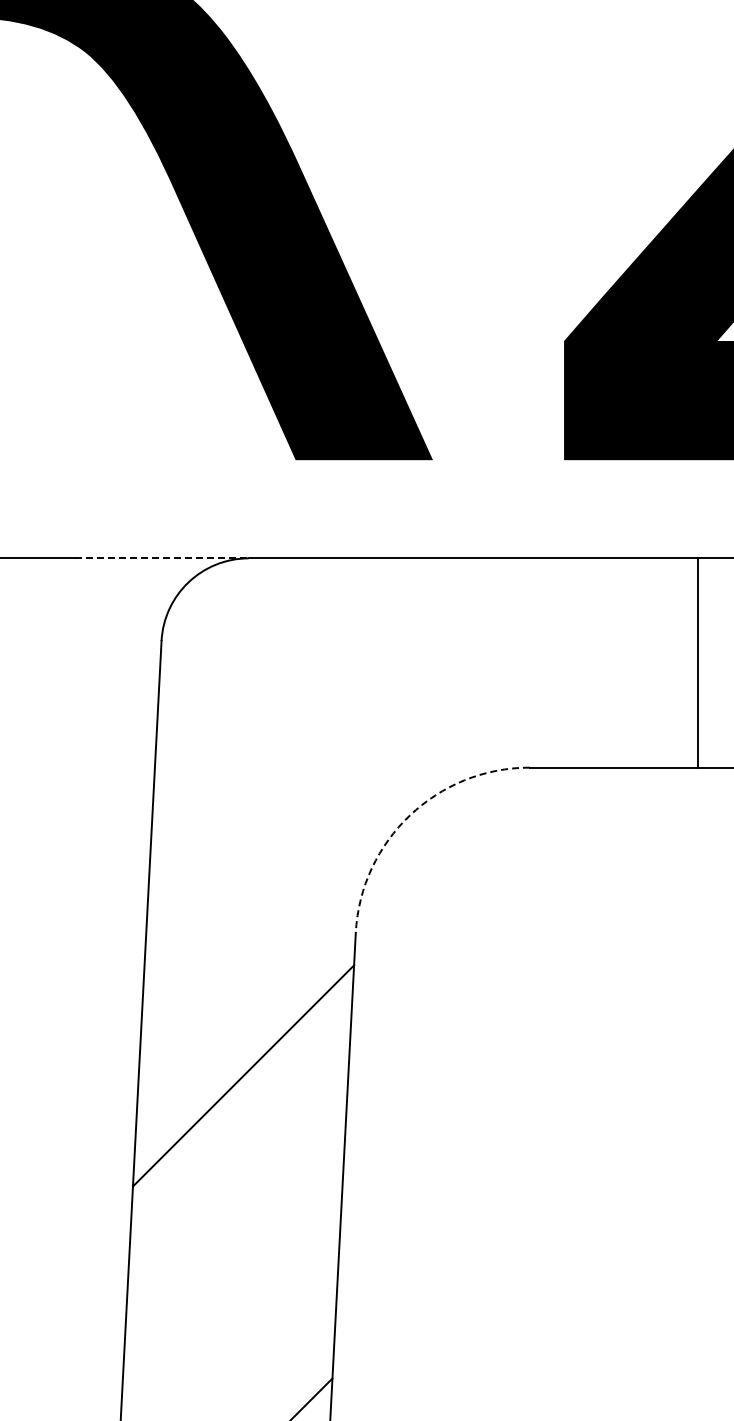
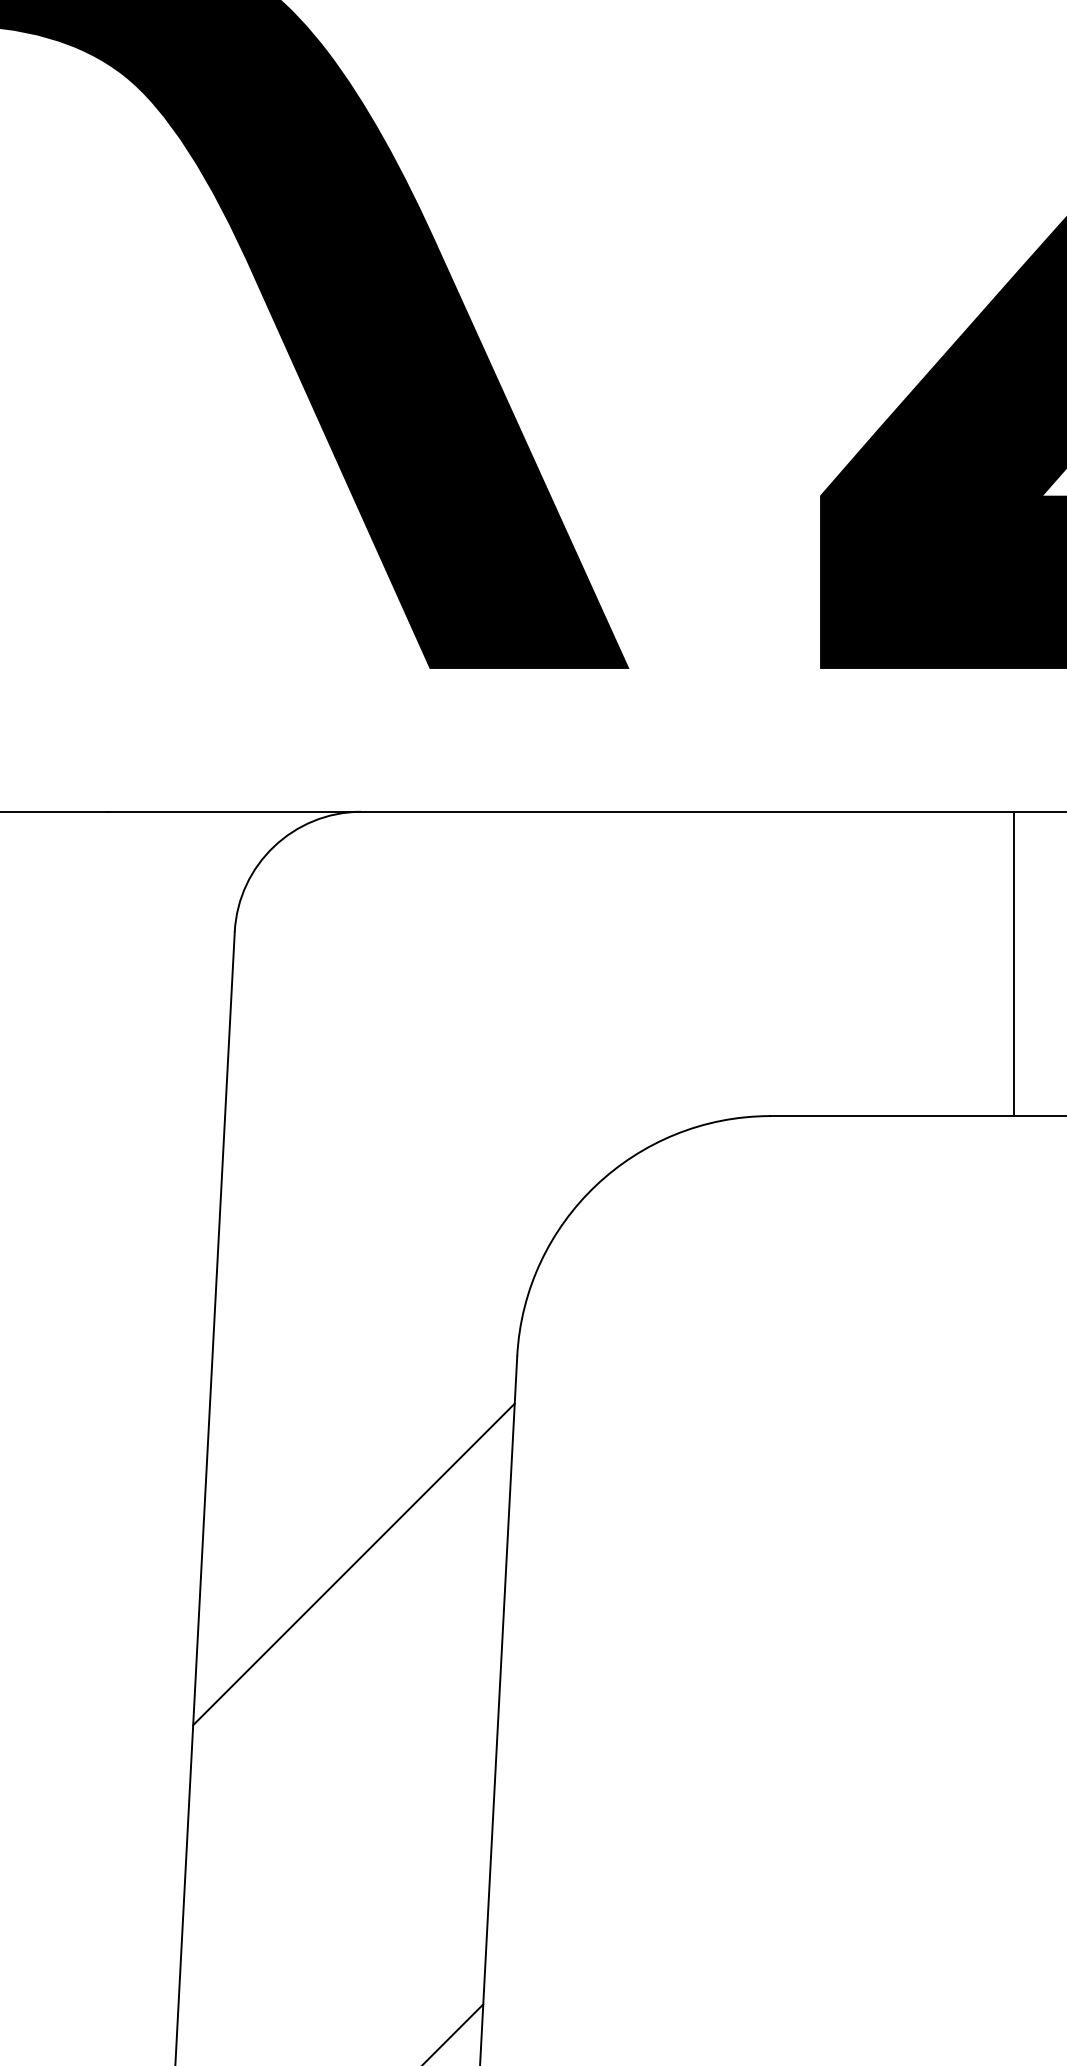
line: (162, 558) -> (236, 811), dashed -> solid
arc: (409, 815) -> (595, 1185), dashed -> solid

